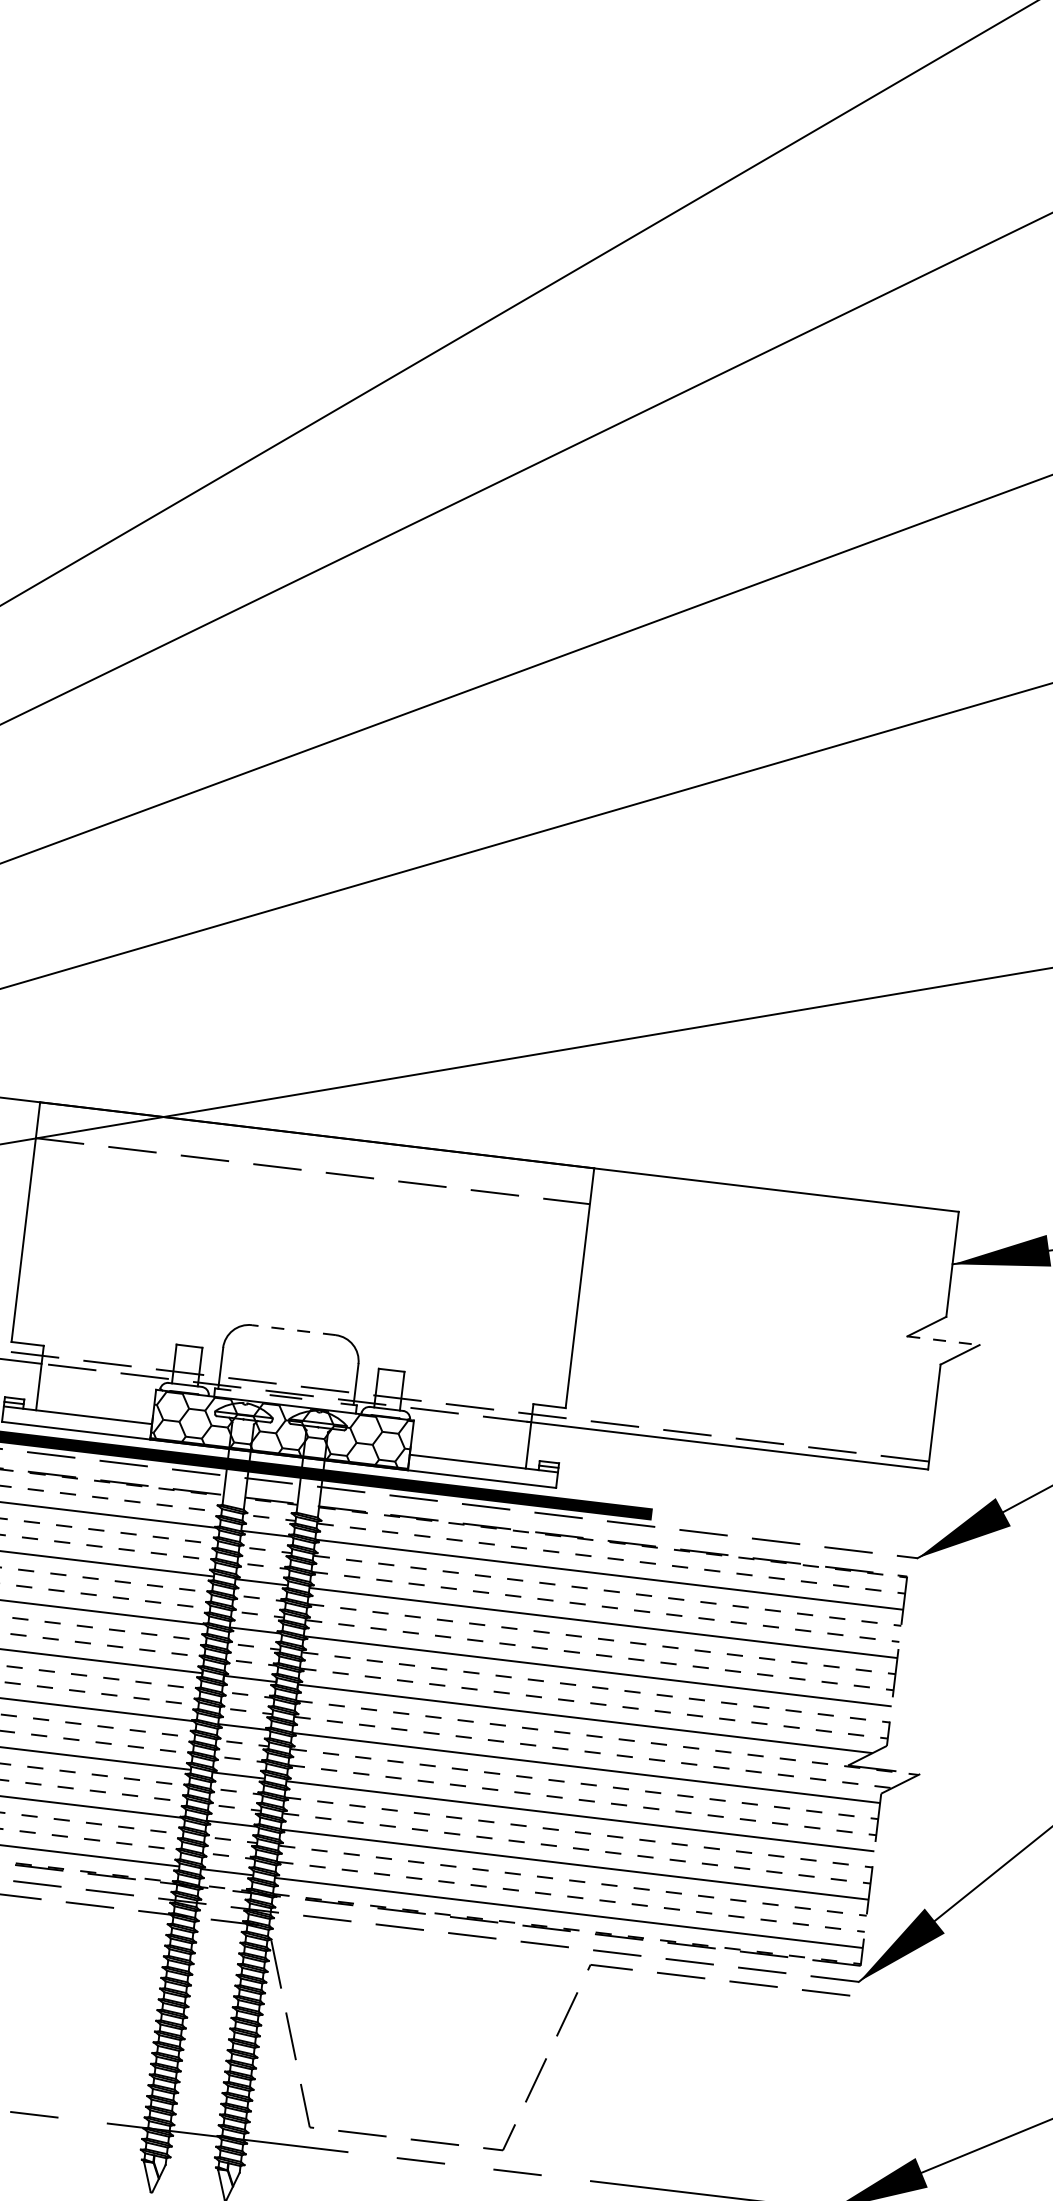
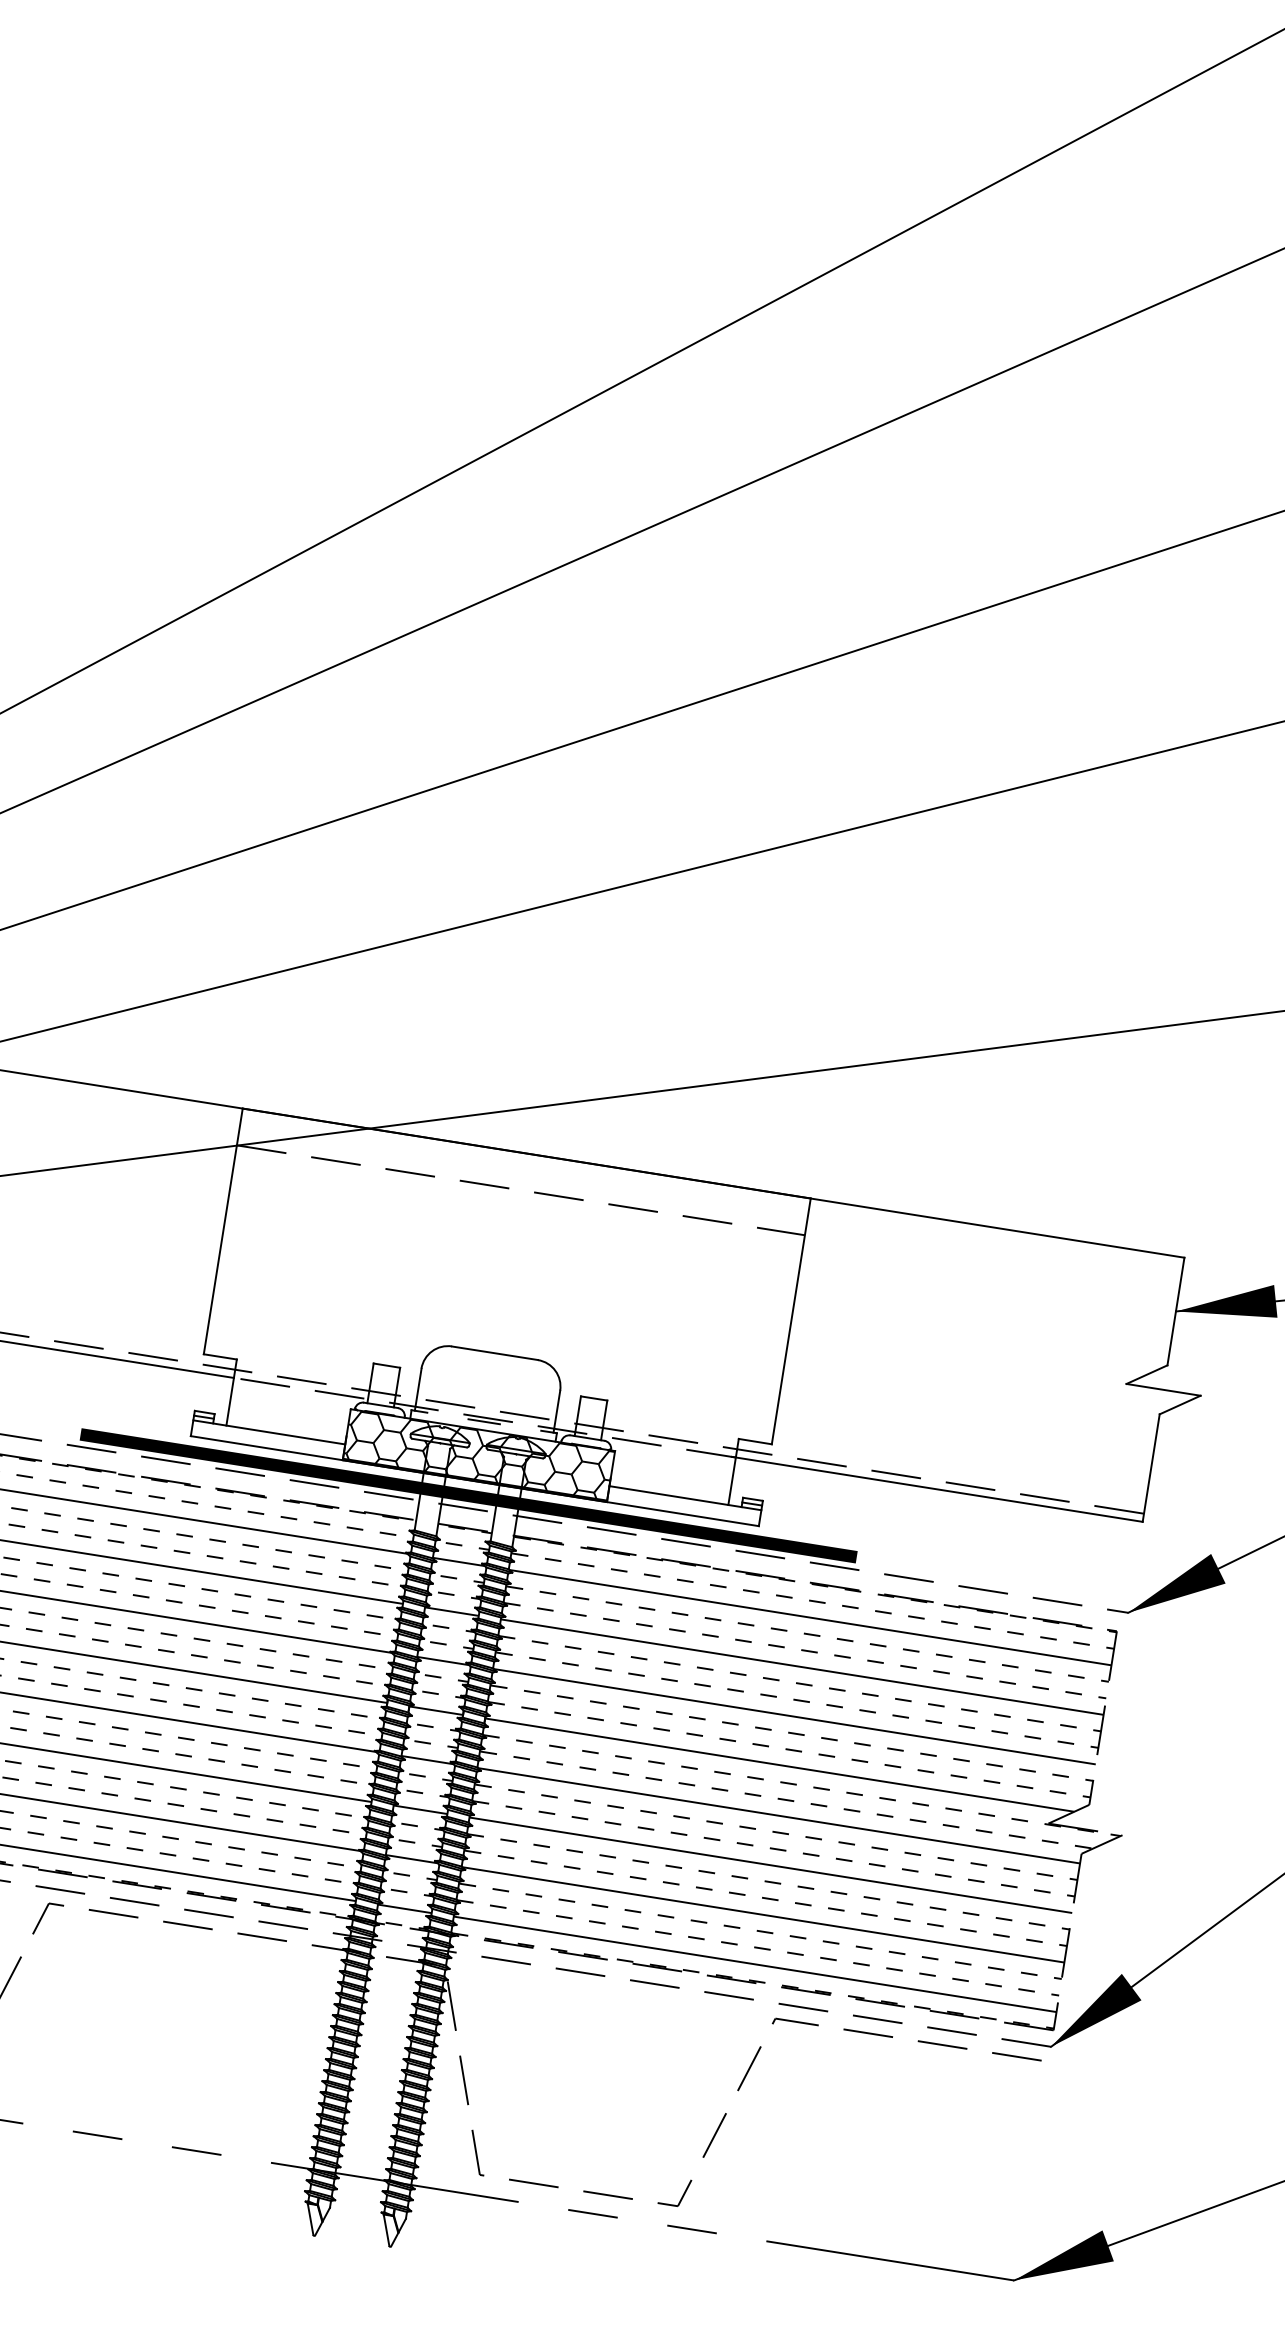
line: (293, 1330) -> (494, 1353), dashed -> solid
line: (943, 1340) -> (1163, 1389), dashed -> solid

